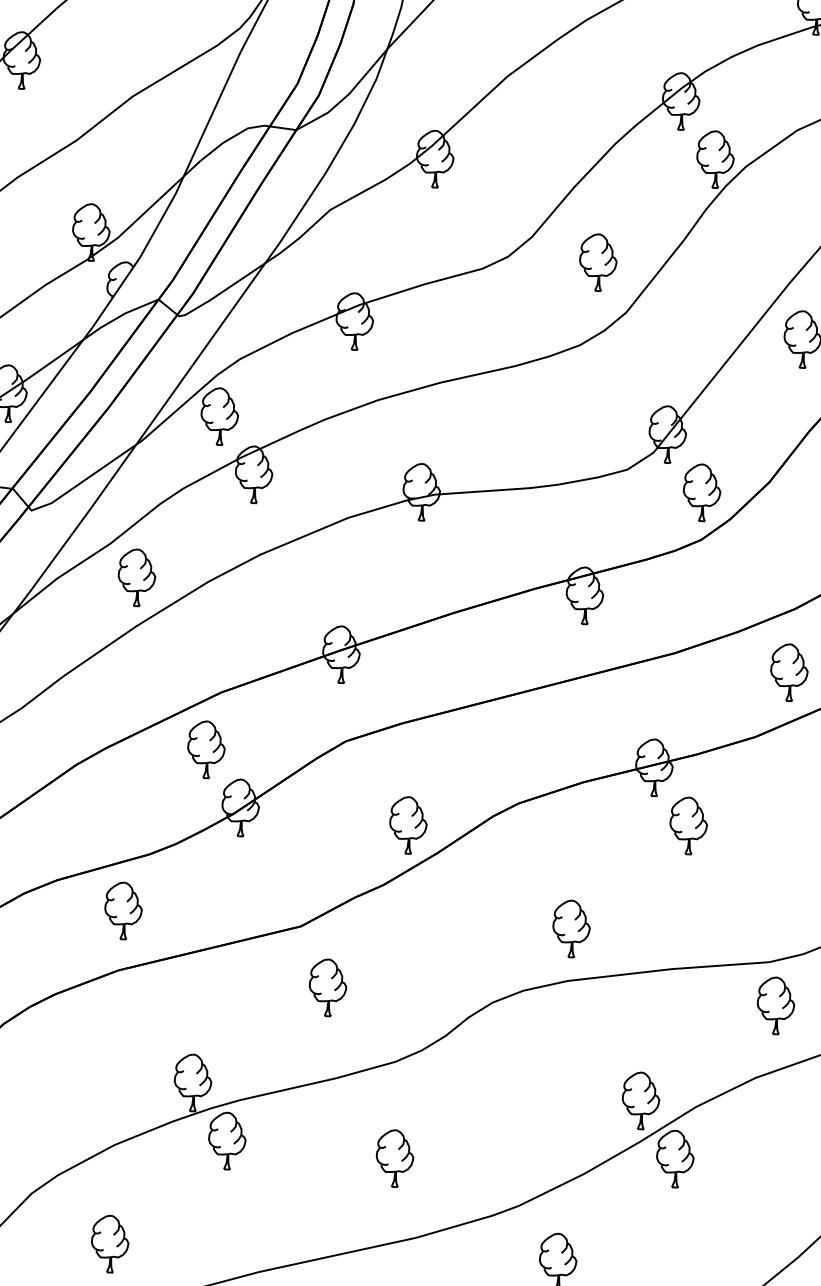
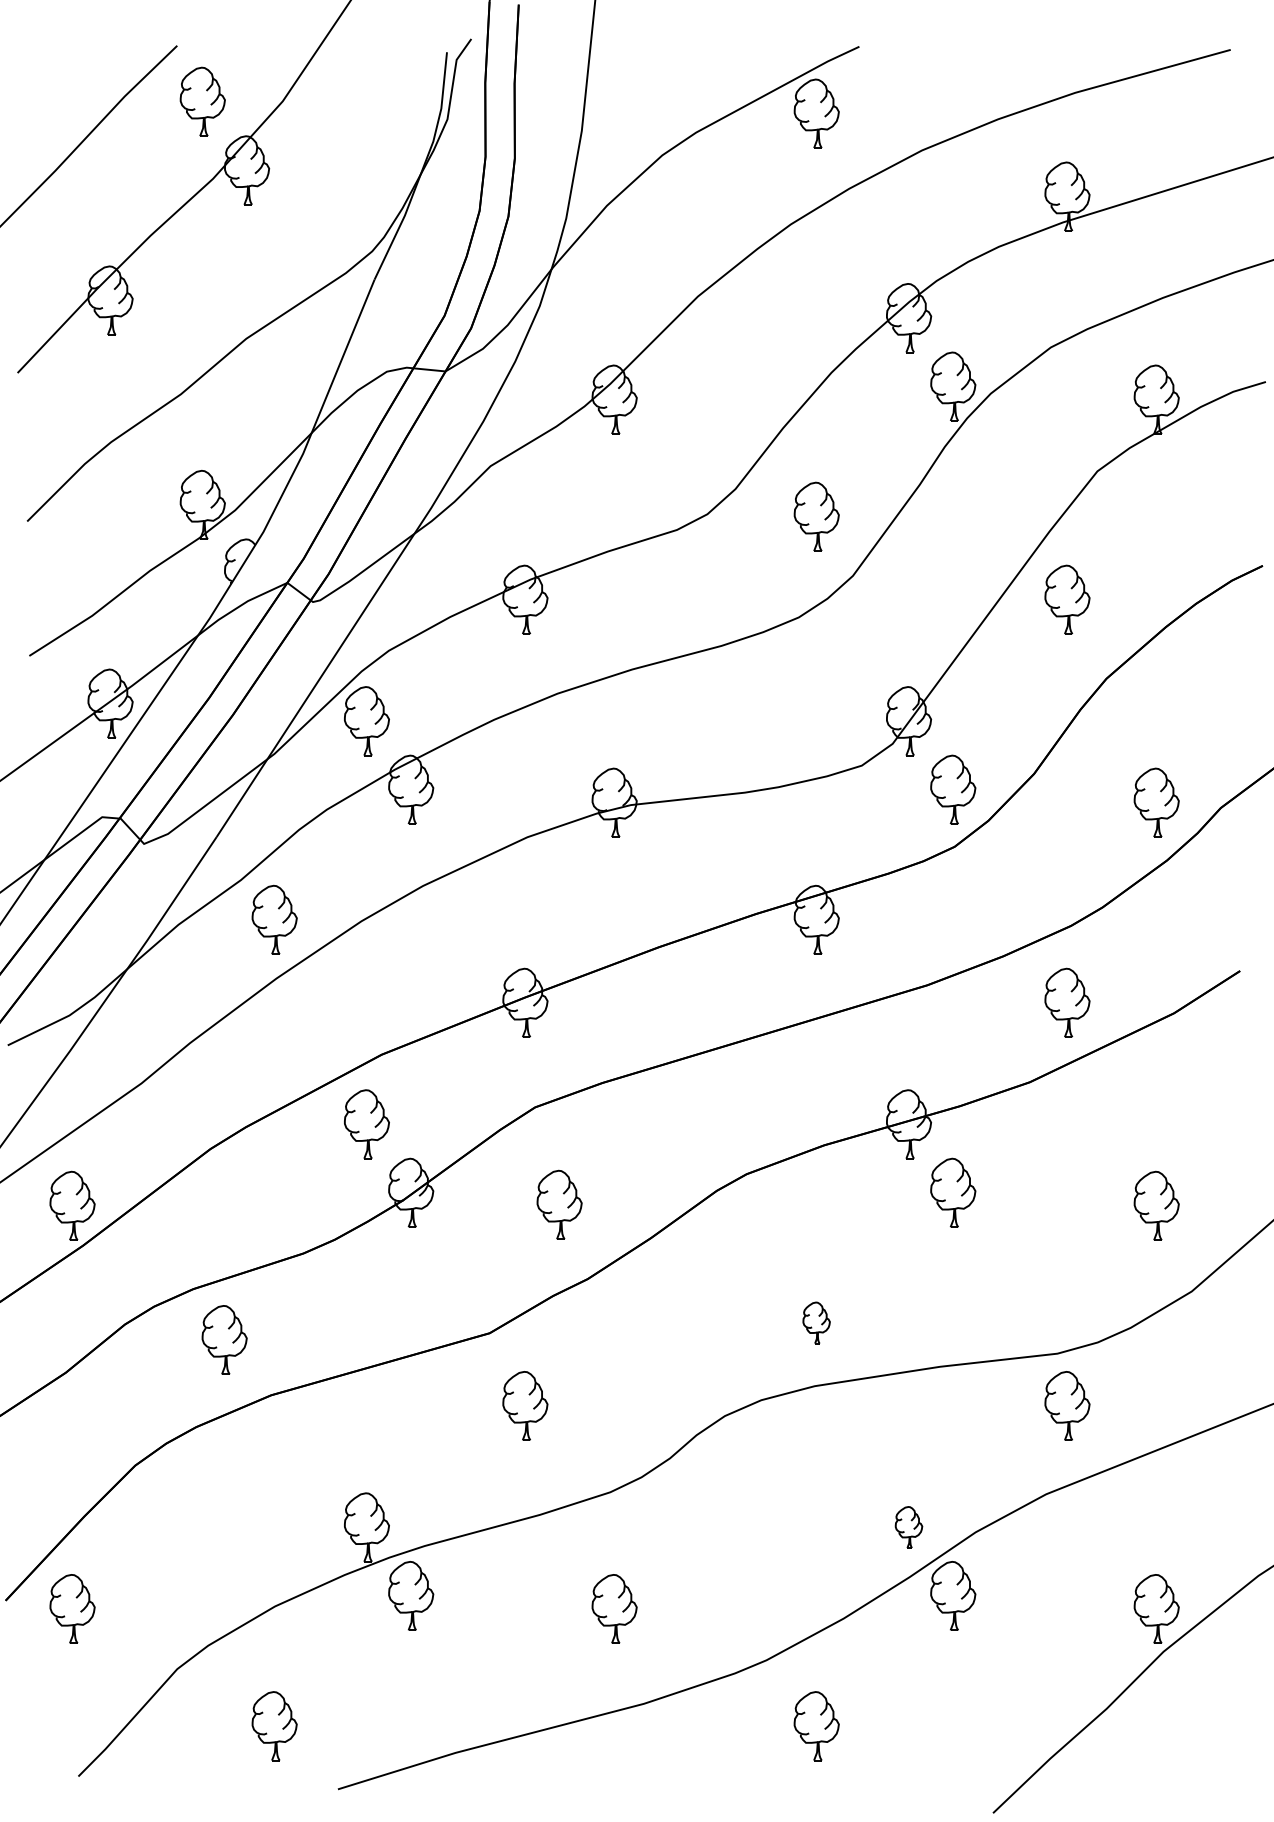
part: (408, 825) -> (559, 1204), moved
part: (123, 910) -> (224, 1339), moved
part: (571, 928) -> (816, 1322), size x0.6
part: (640, 1100) -> (908, 1527), size x0.6

